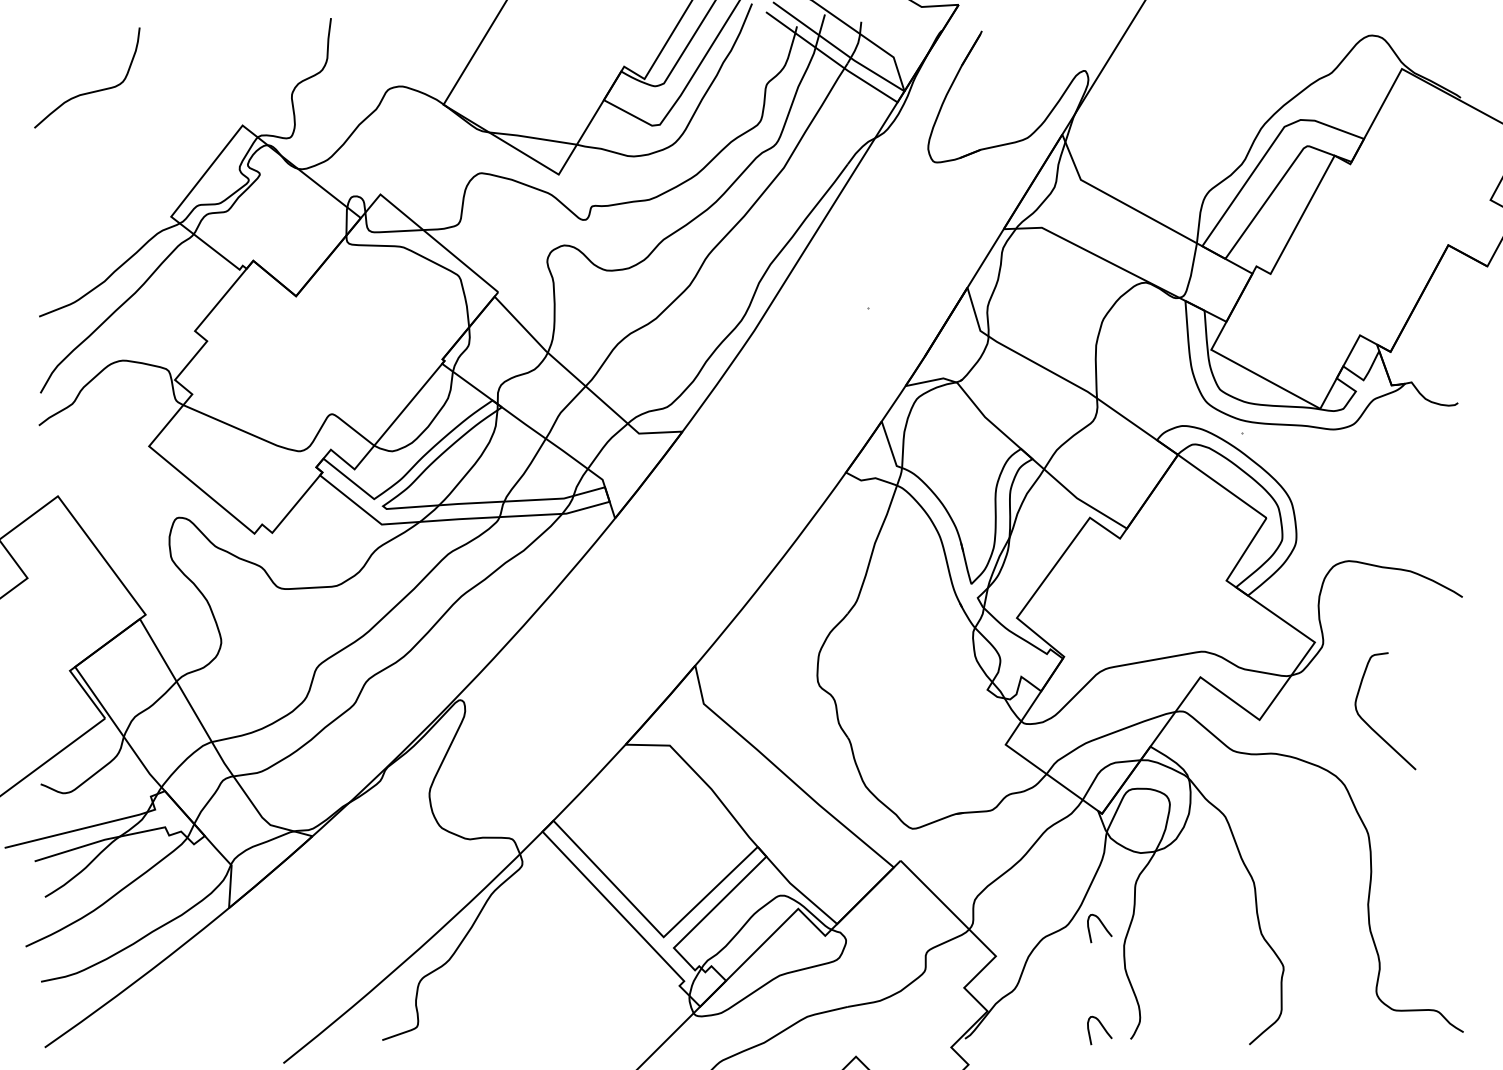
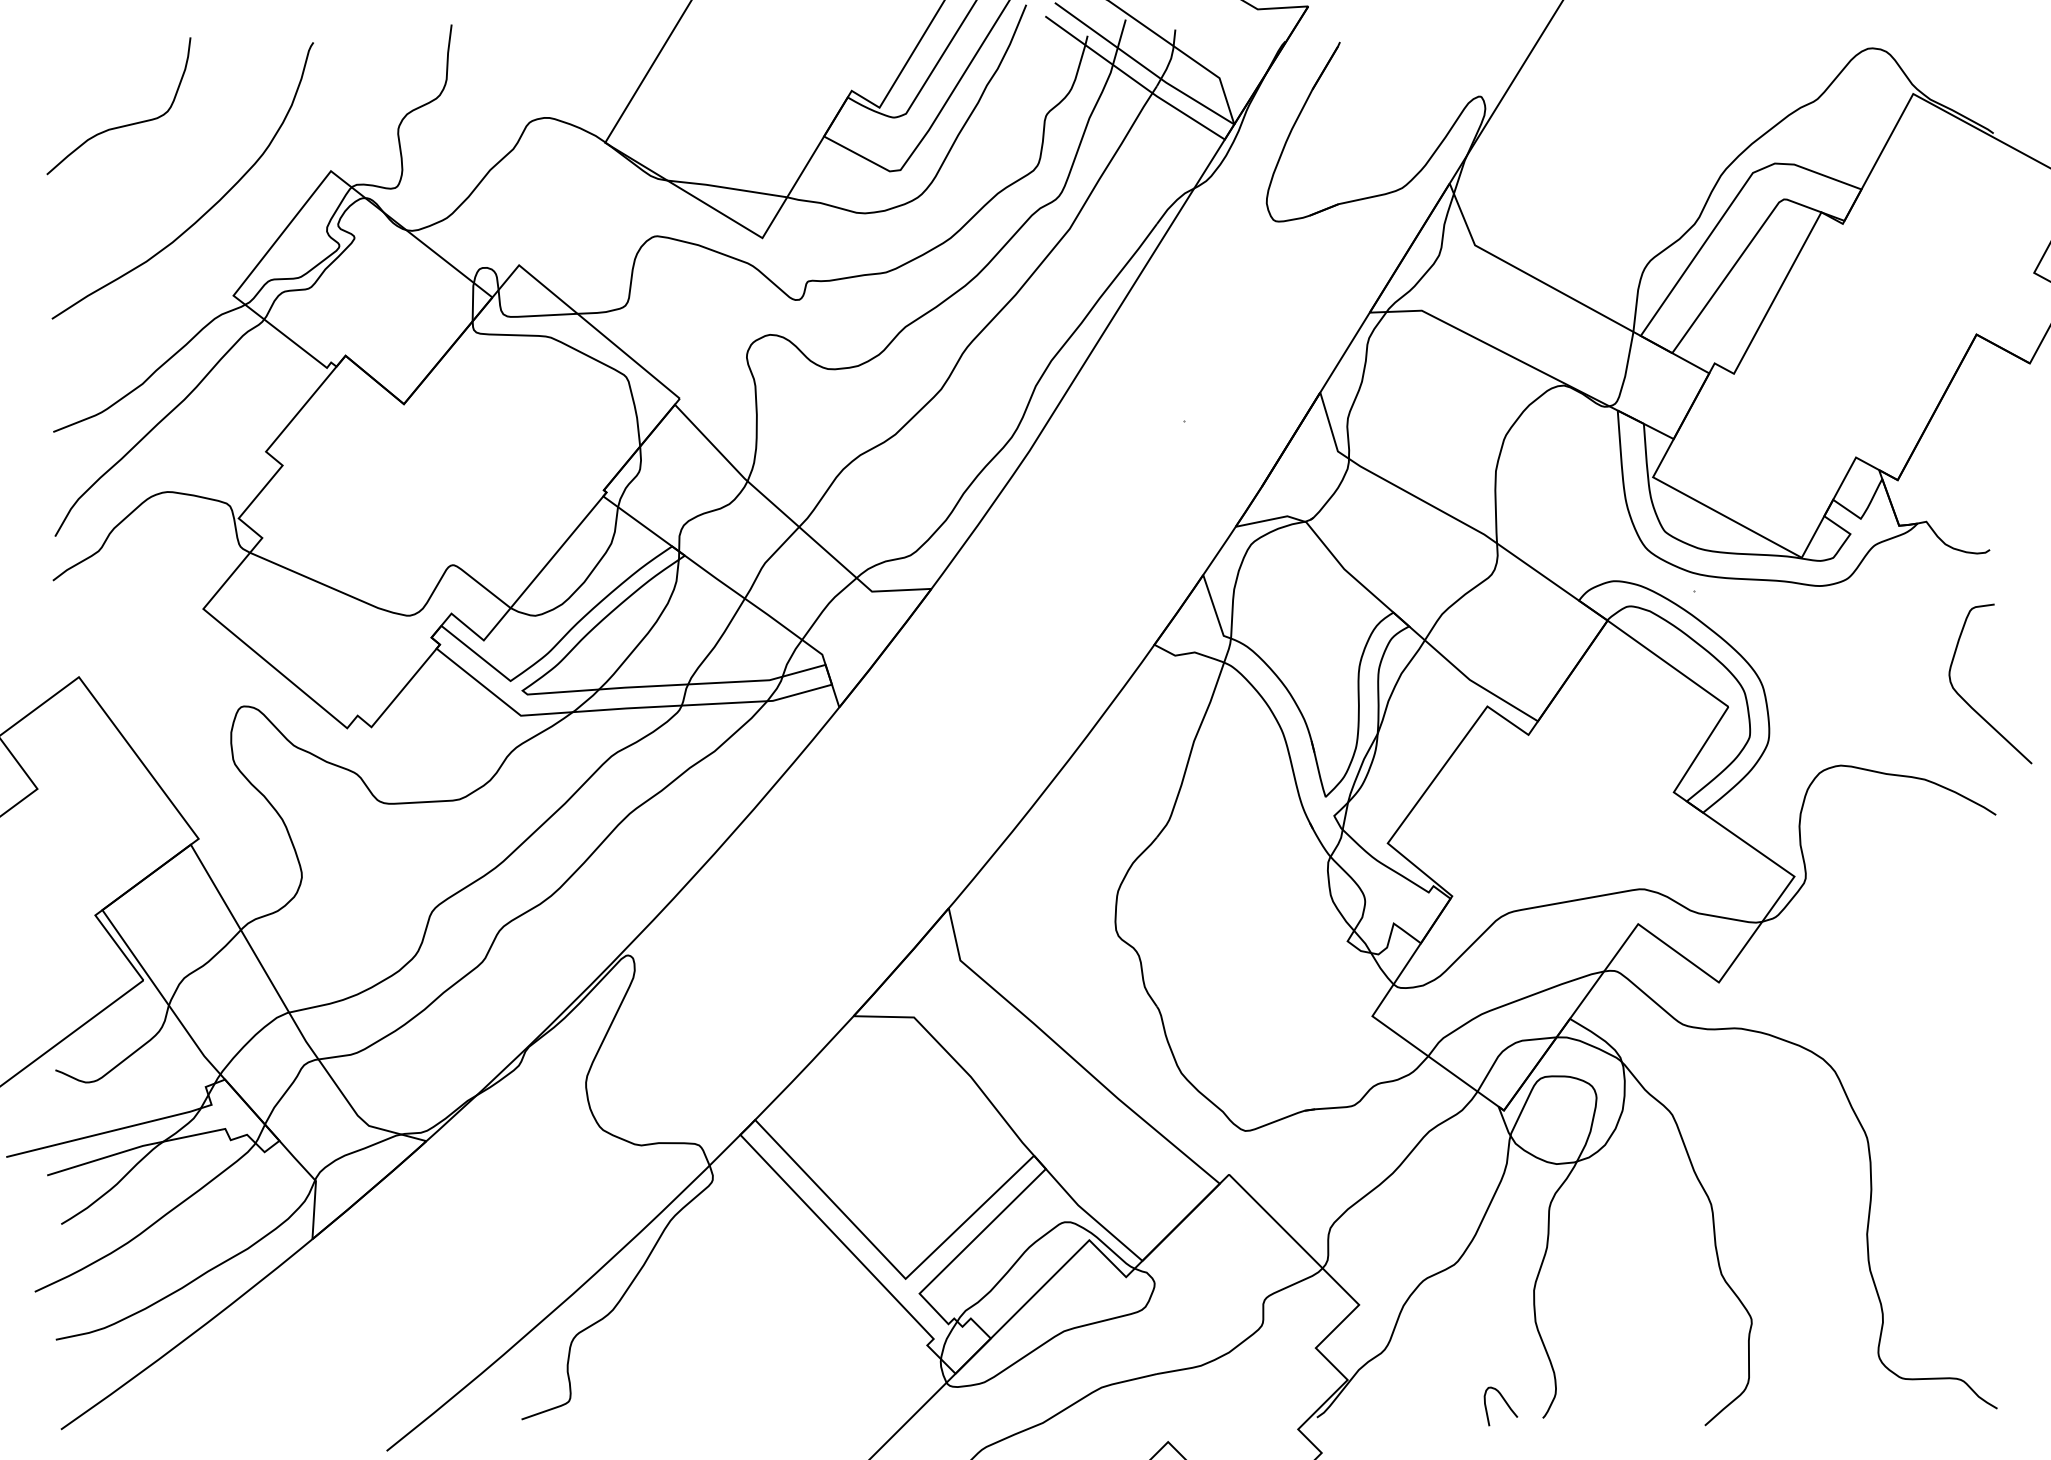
curve: (153, 152) -> (209, 207), added
curve: (1374, 729) -> (1975, 708), moved
curve: (1103, 927) -> (1505, 1265), removed

